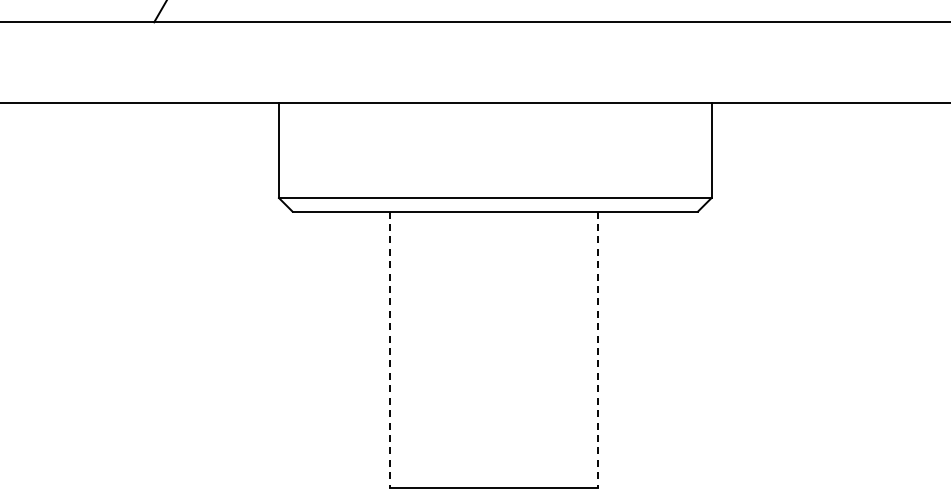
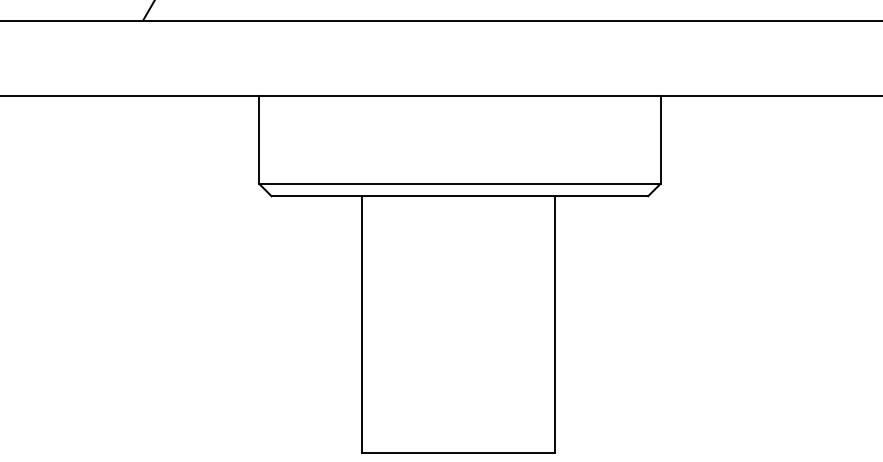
line: (389, 350) -> (361, 325), dashed -> solid
line: (598, 350) -> (555, 325), dashed -> solid

